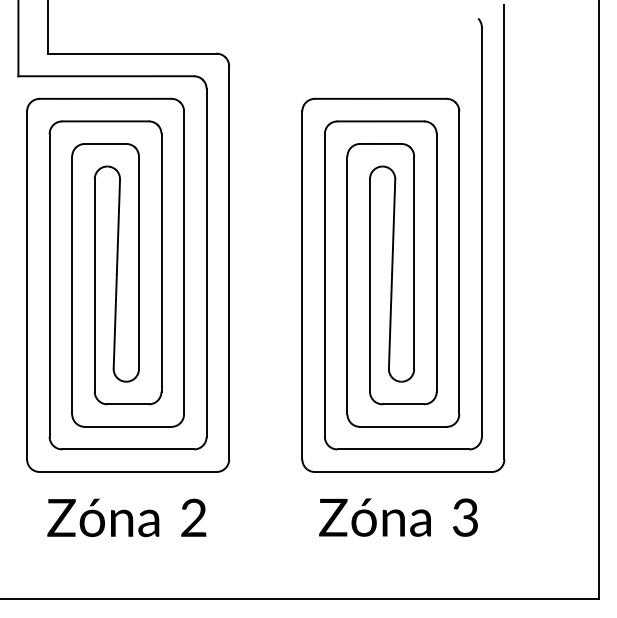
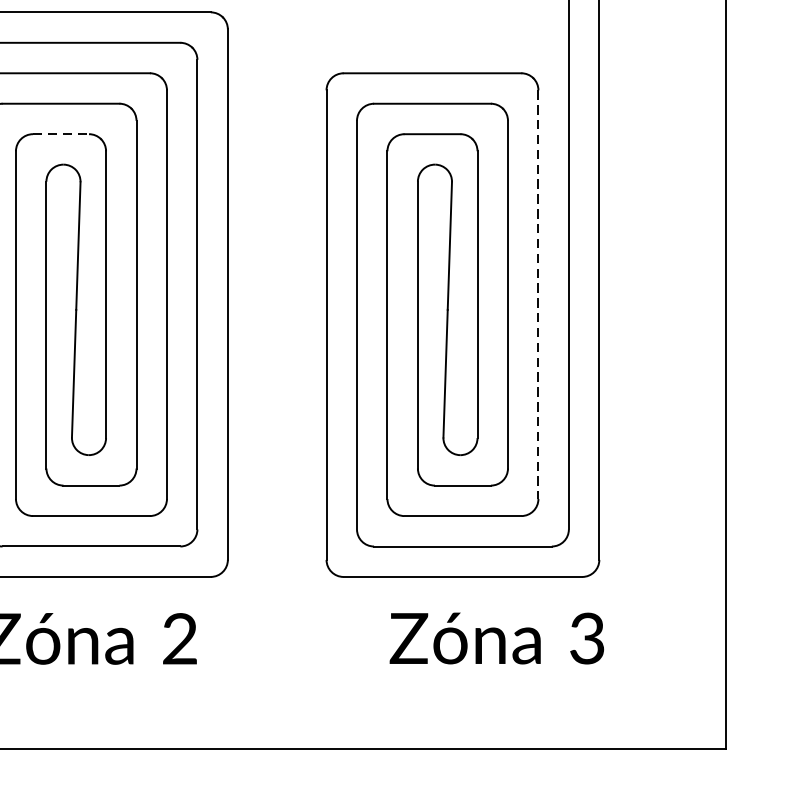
line: (105, 143) -> (60, 133), solid -> dashed
line: (459, 263) -> (538, 295), solid -> dashed
text: (398, 517) -> (496, 638), moved

